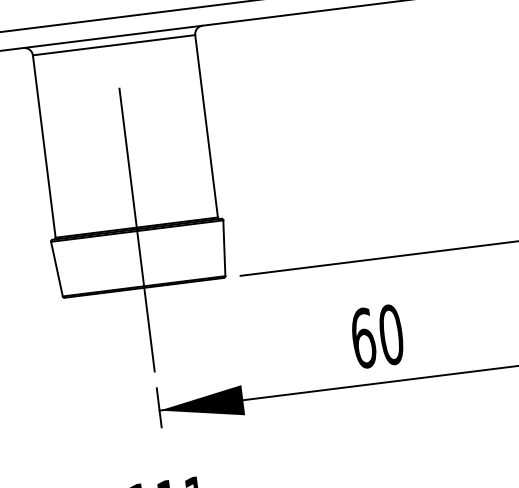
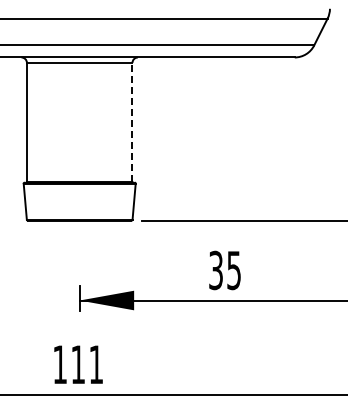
line: (206, 125) -> (132, 121), solid -> dashed
line: (136, 230) -> (79, 183), removed
text: (378, 336) -> (225, 270), 60 -> 35

